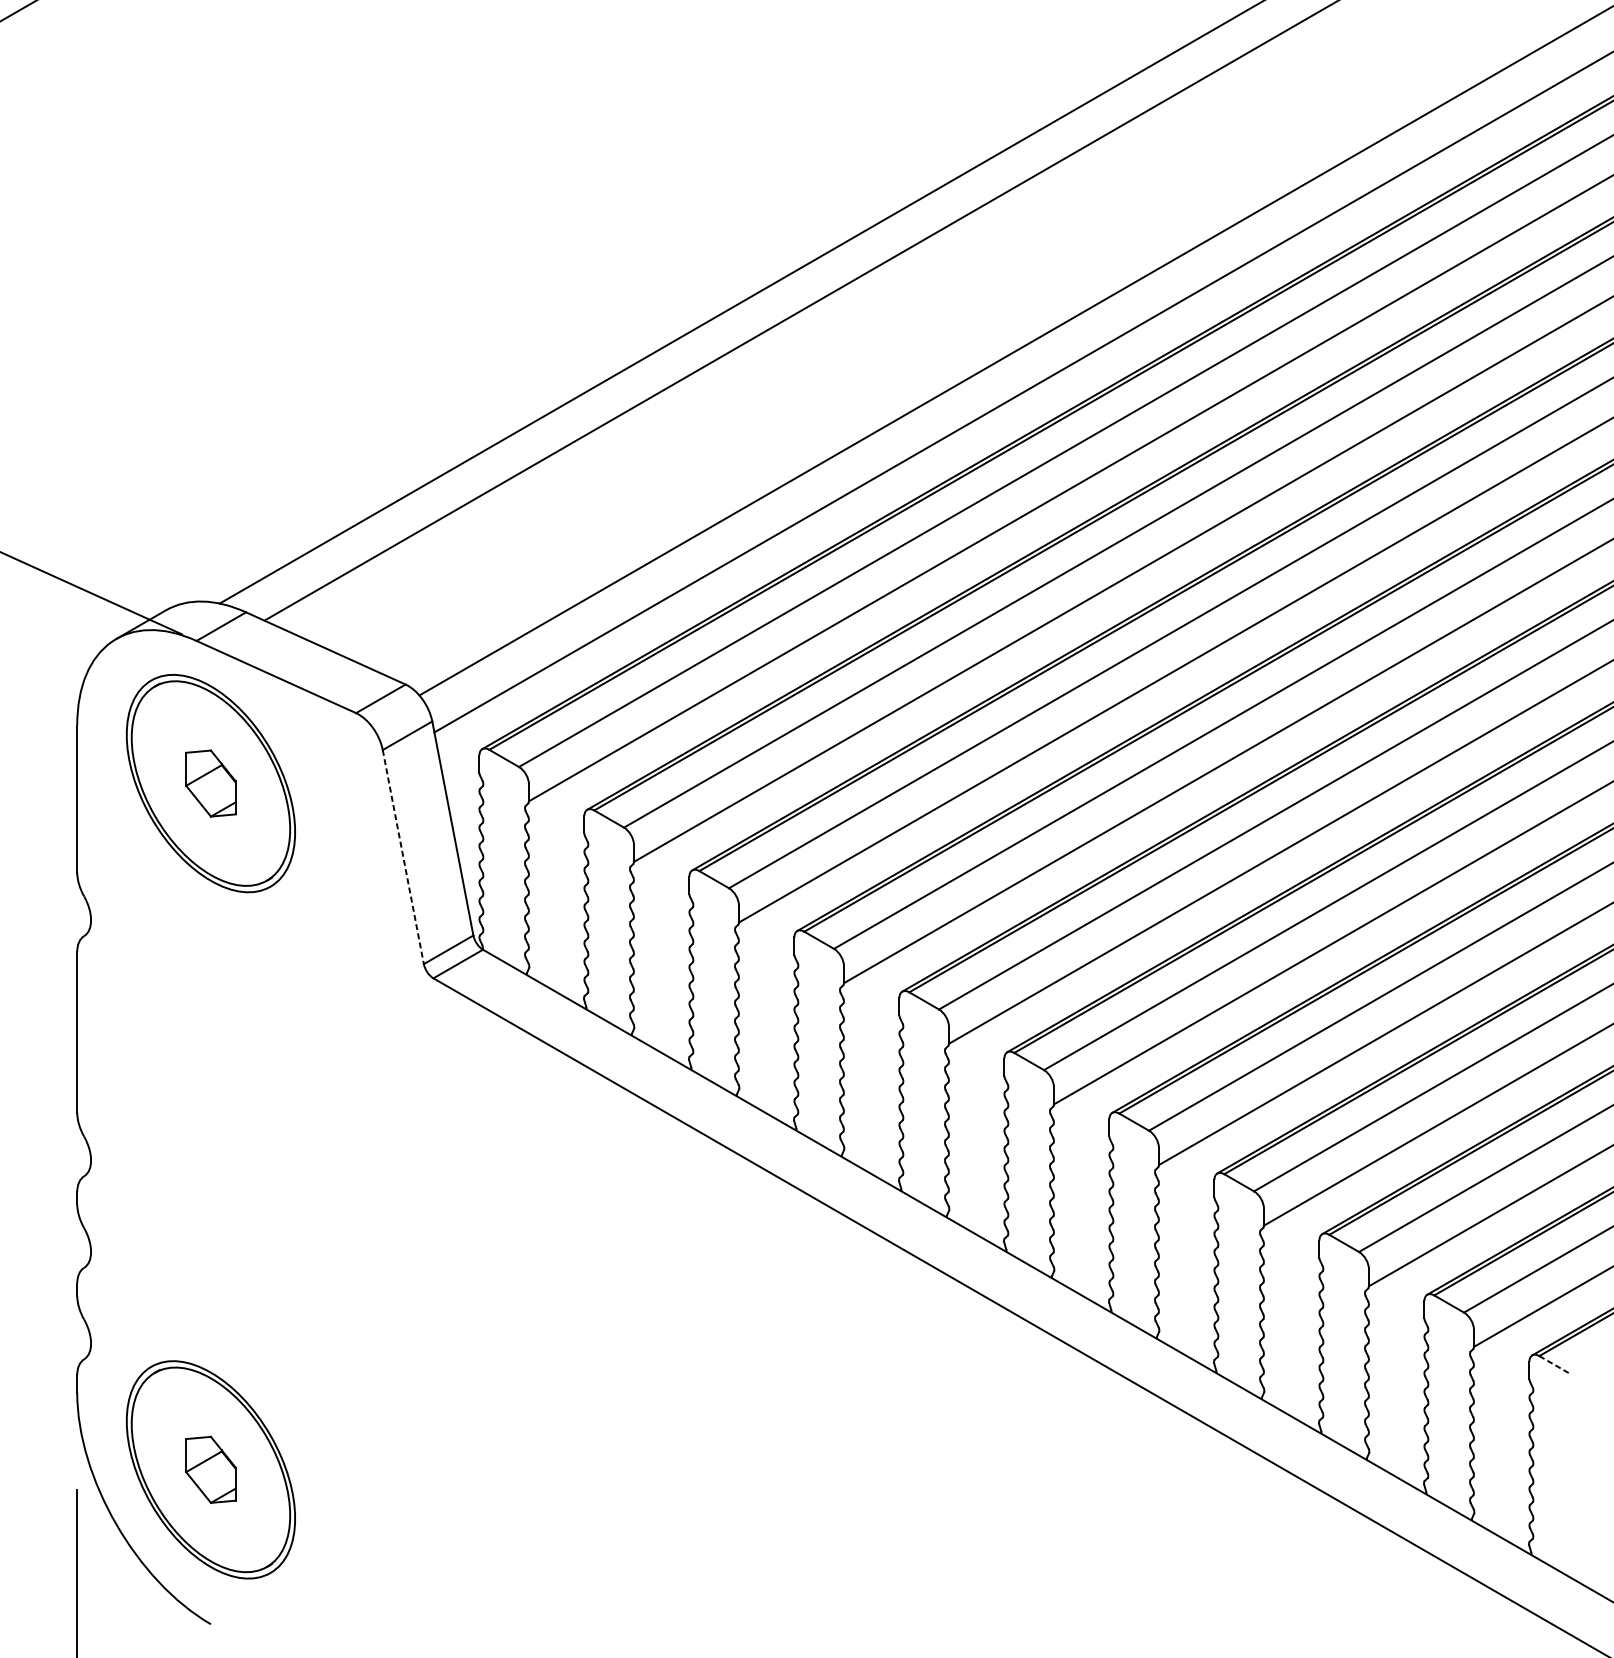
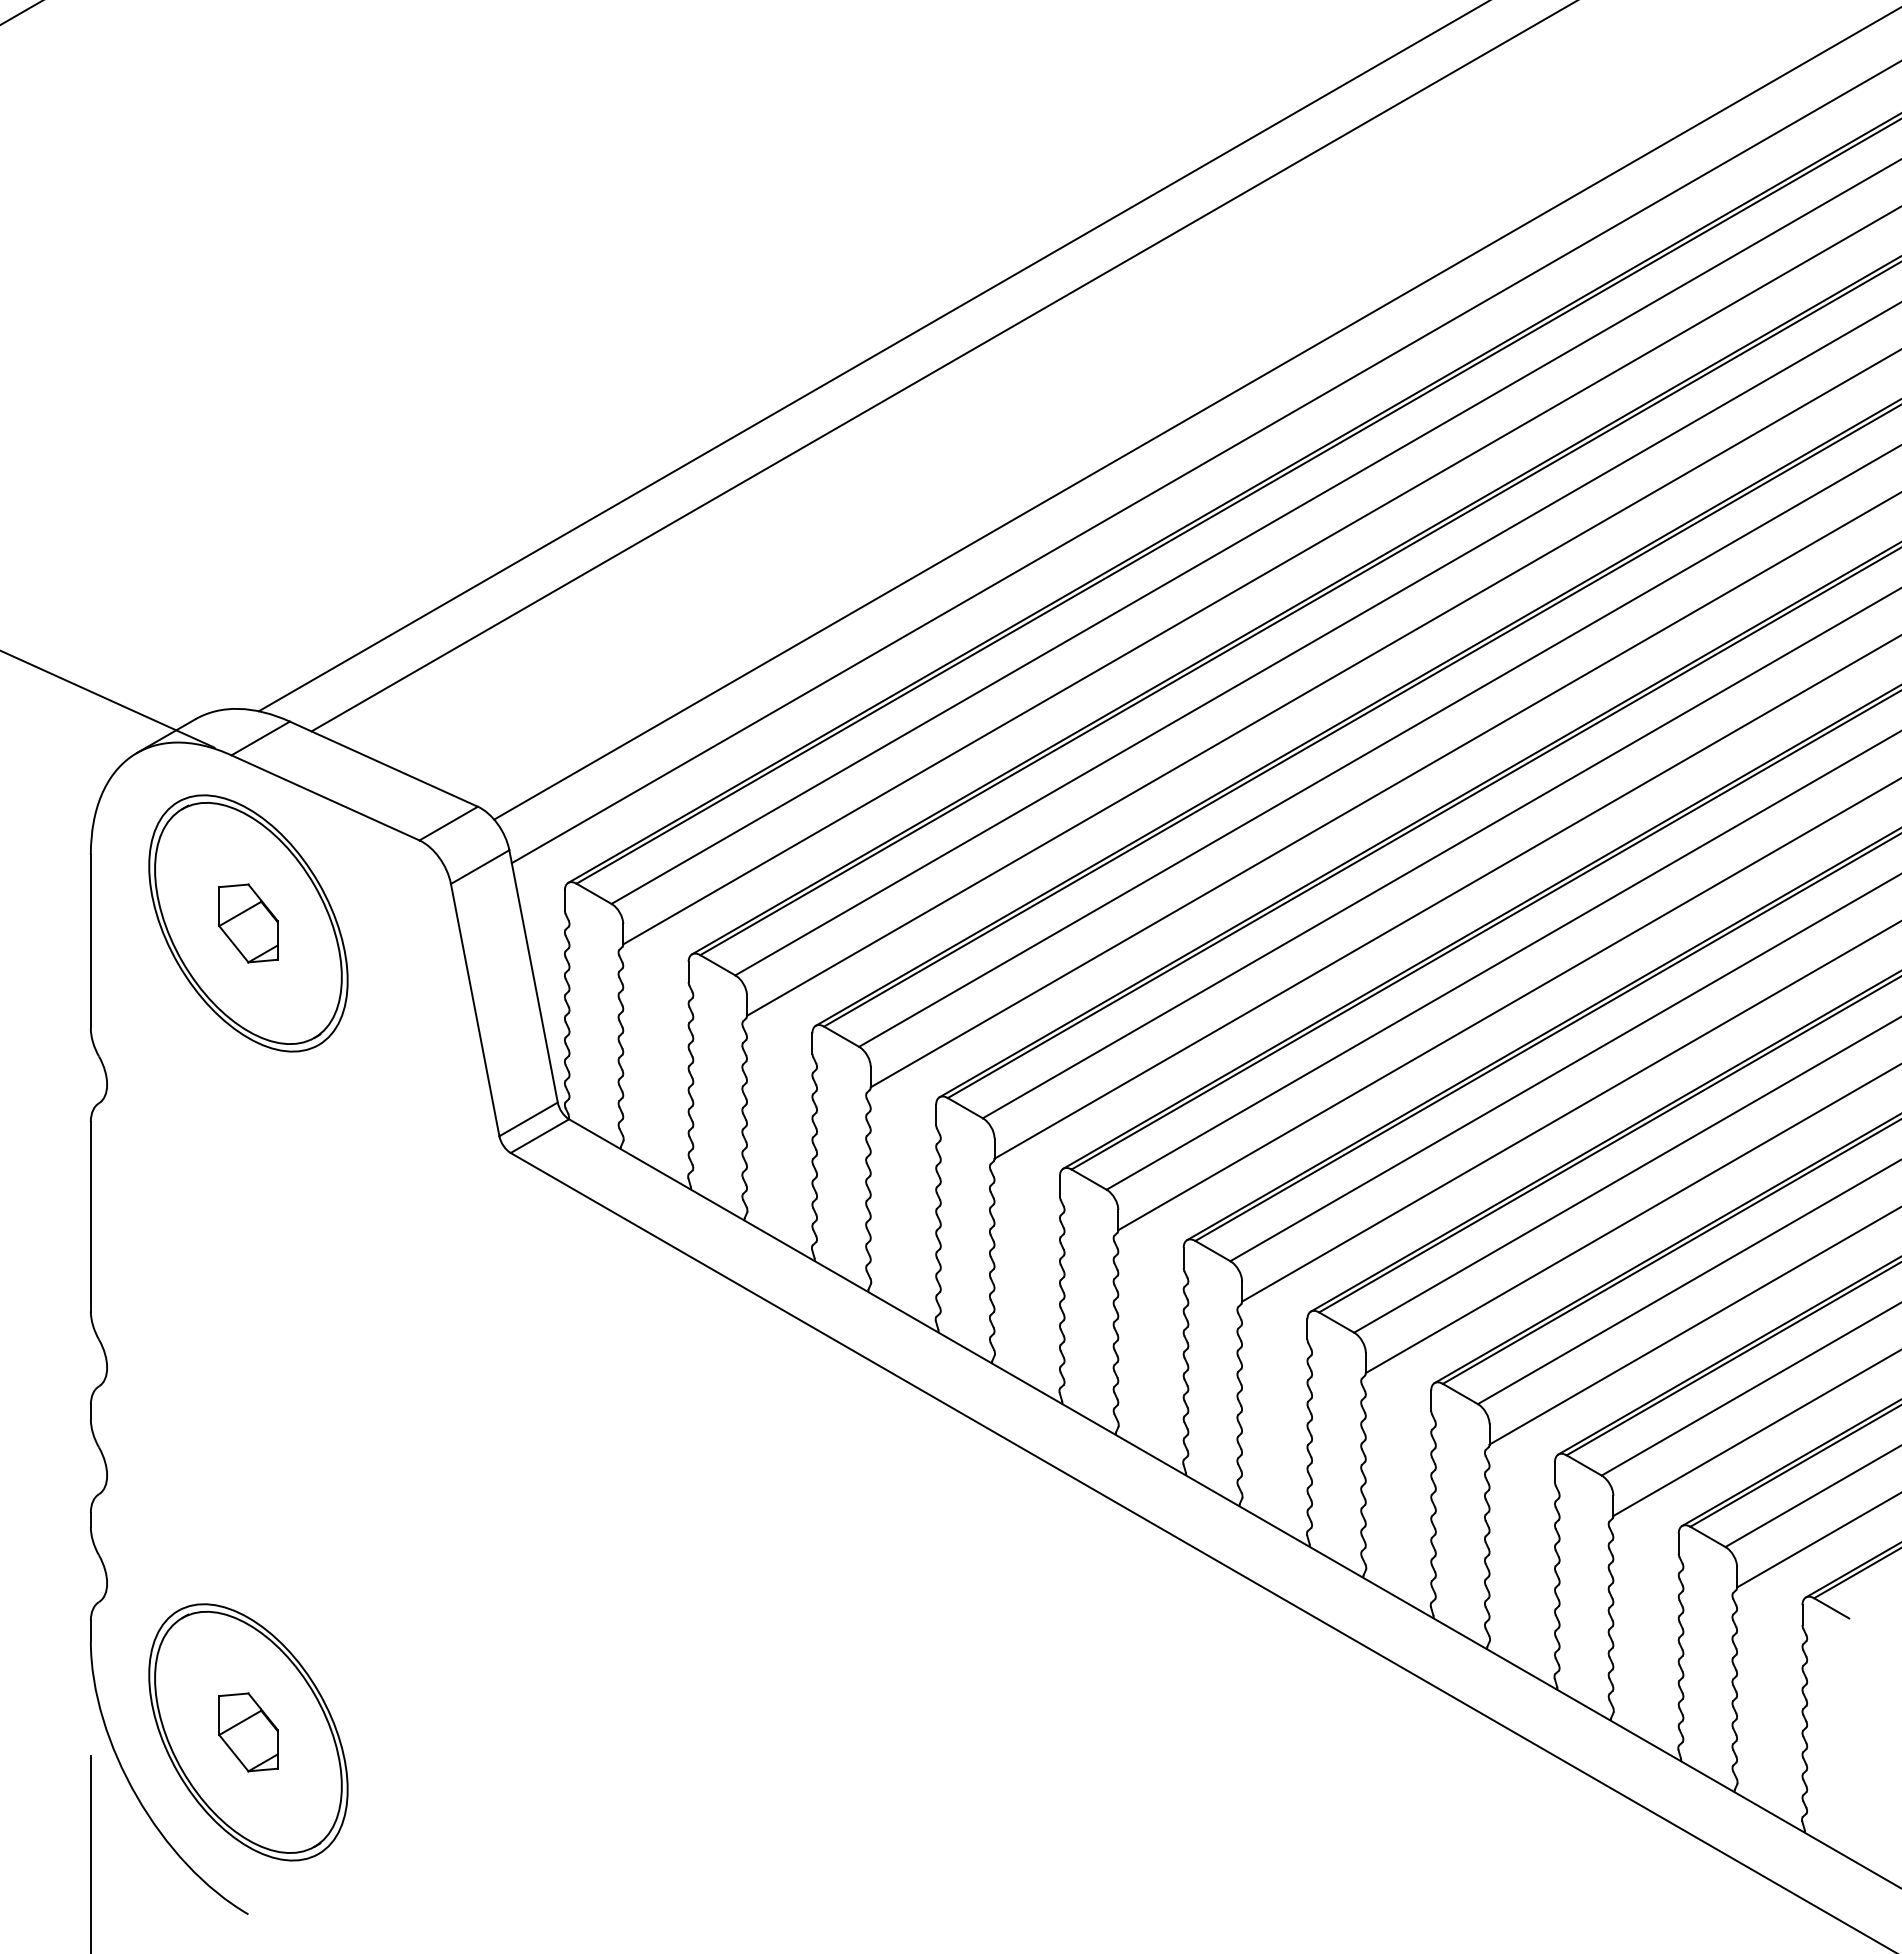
line: (403, 857) -> (475, 1010), dashed -> solid
line: (1554, 1364) -> (1832, 1608), dashed -> solid

